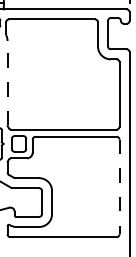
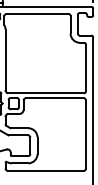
line: (7, 82) -> (5, 59), dashed -> solid
line: (120, 188) -> (86, 135), dashed -> solid

